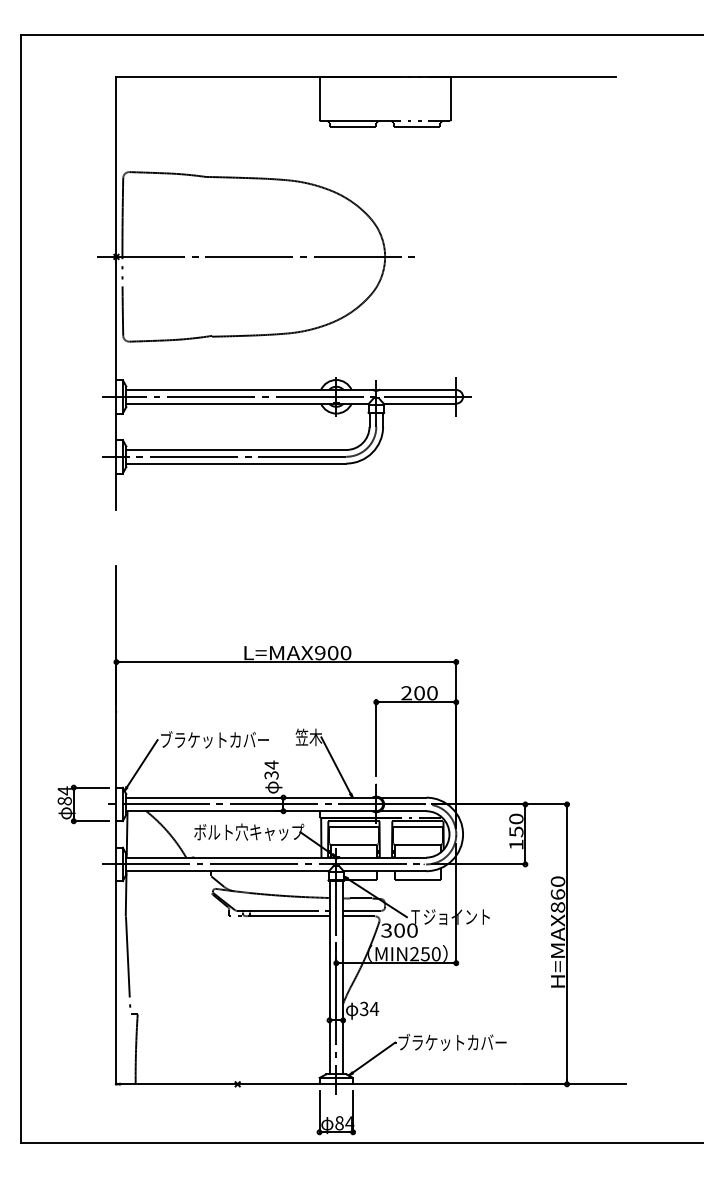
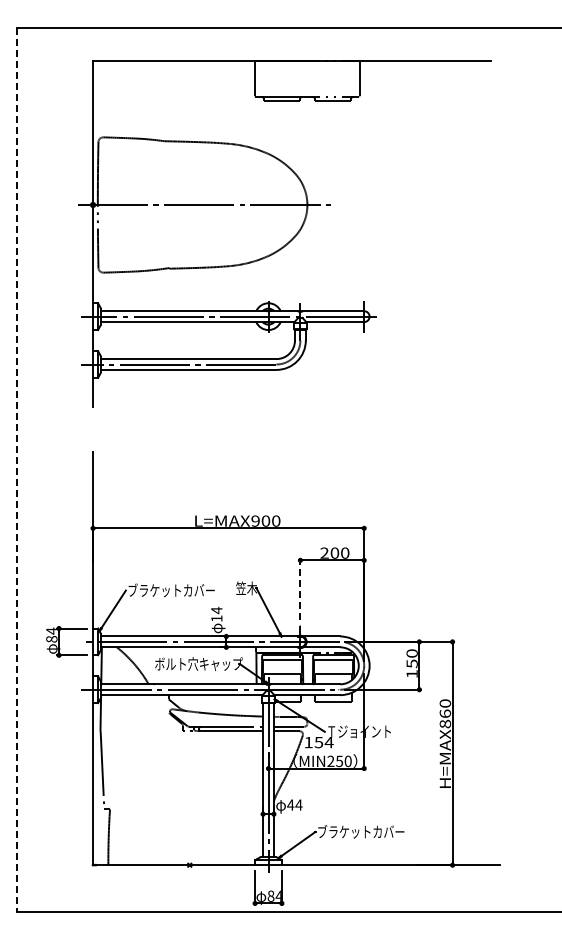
line: (20, 589) -> (16, 470), solid -> dashed
line: (376, 737) -> (300, 588), solid -> dashed
text: (271, 775) -> (216, 618), 34 -> 14
text: (398, 930) -> (318, 742), 300 -> 154
text: (363, 1008) -> (290, 804), 34 -> 44

